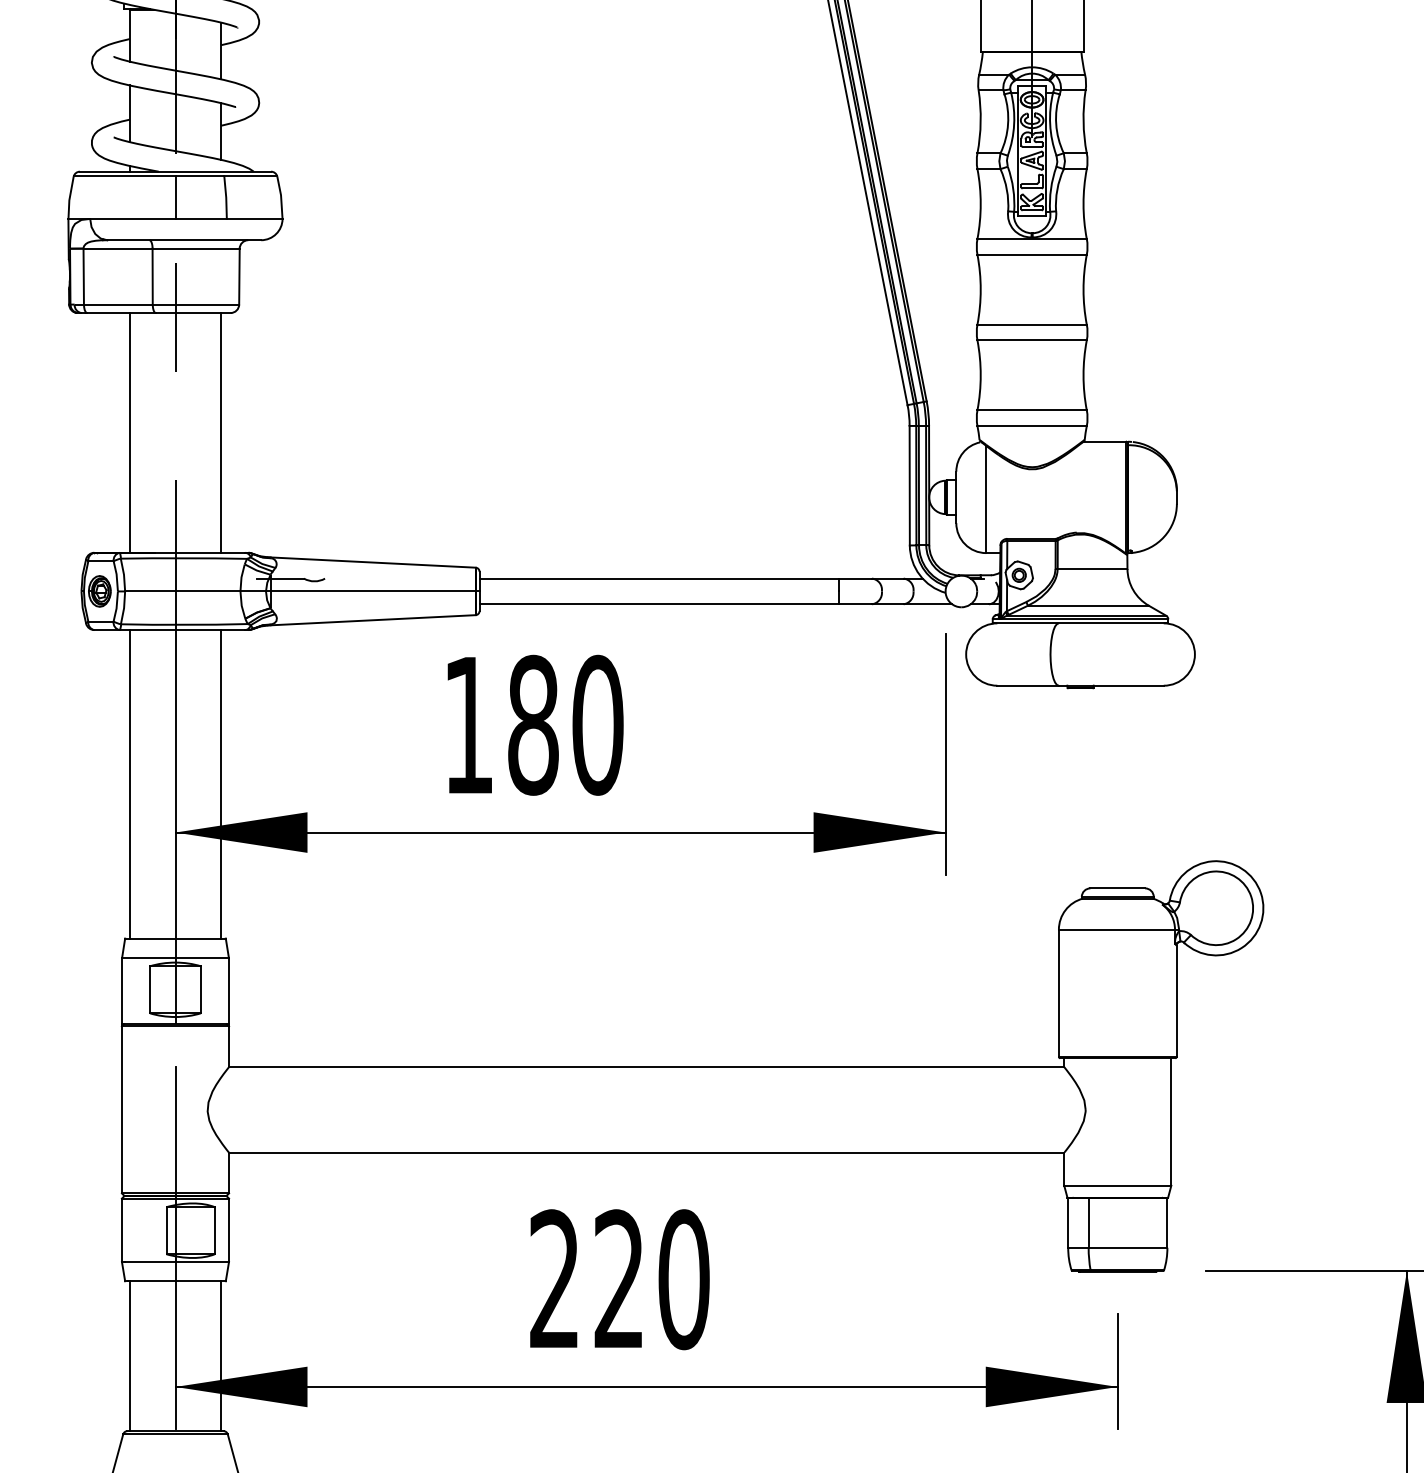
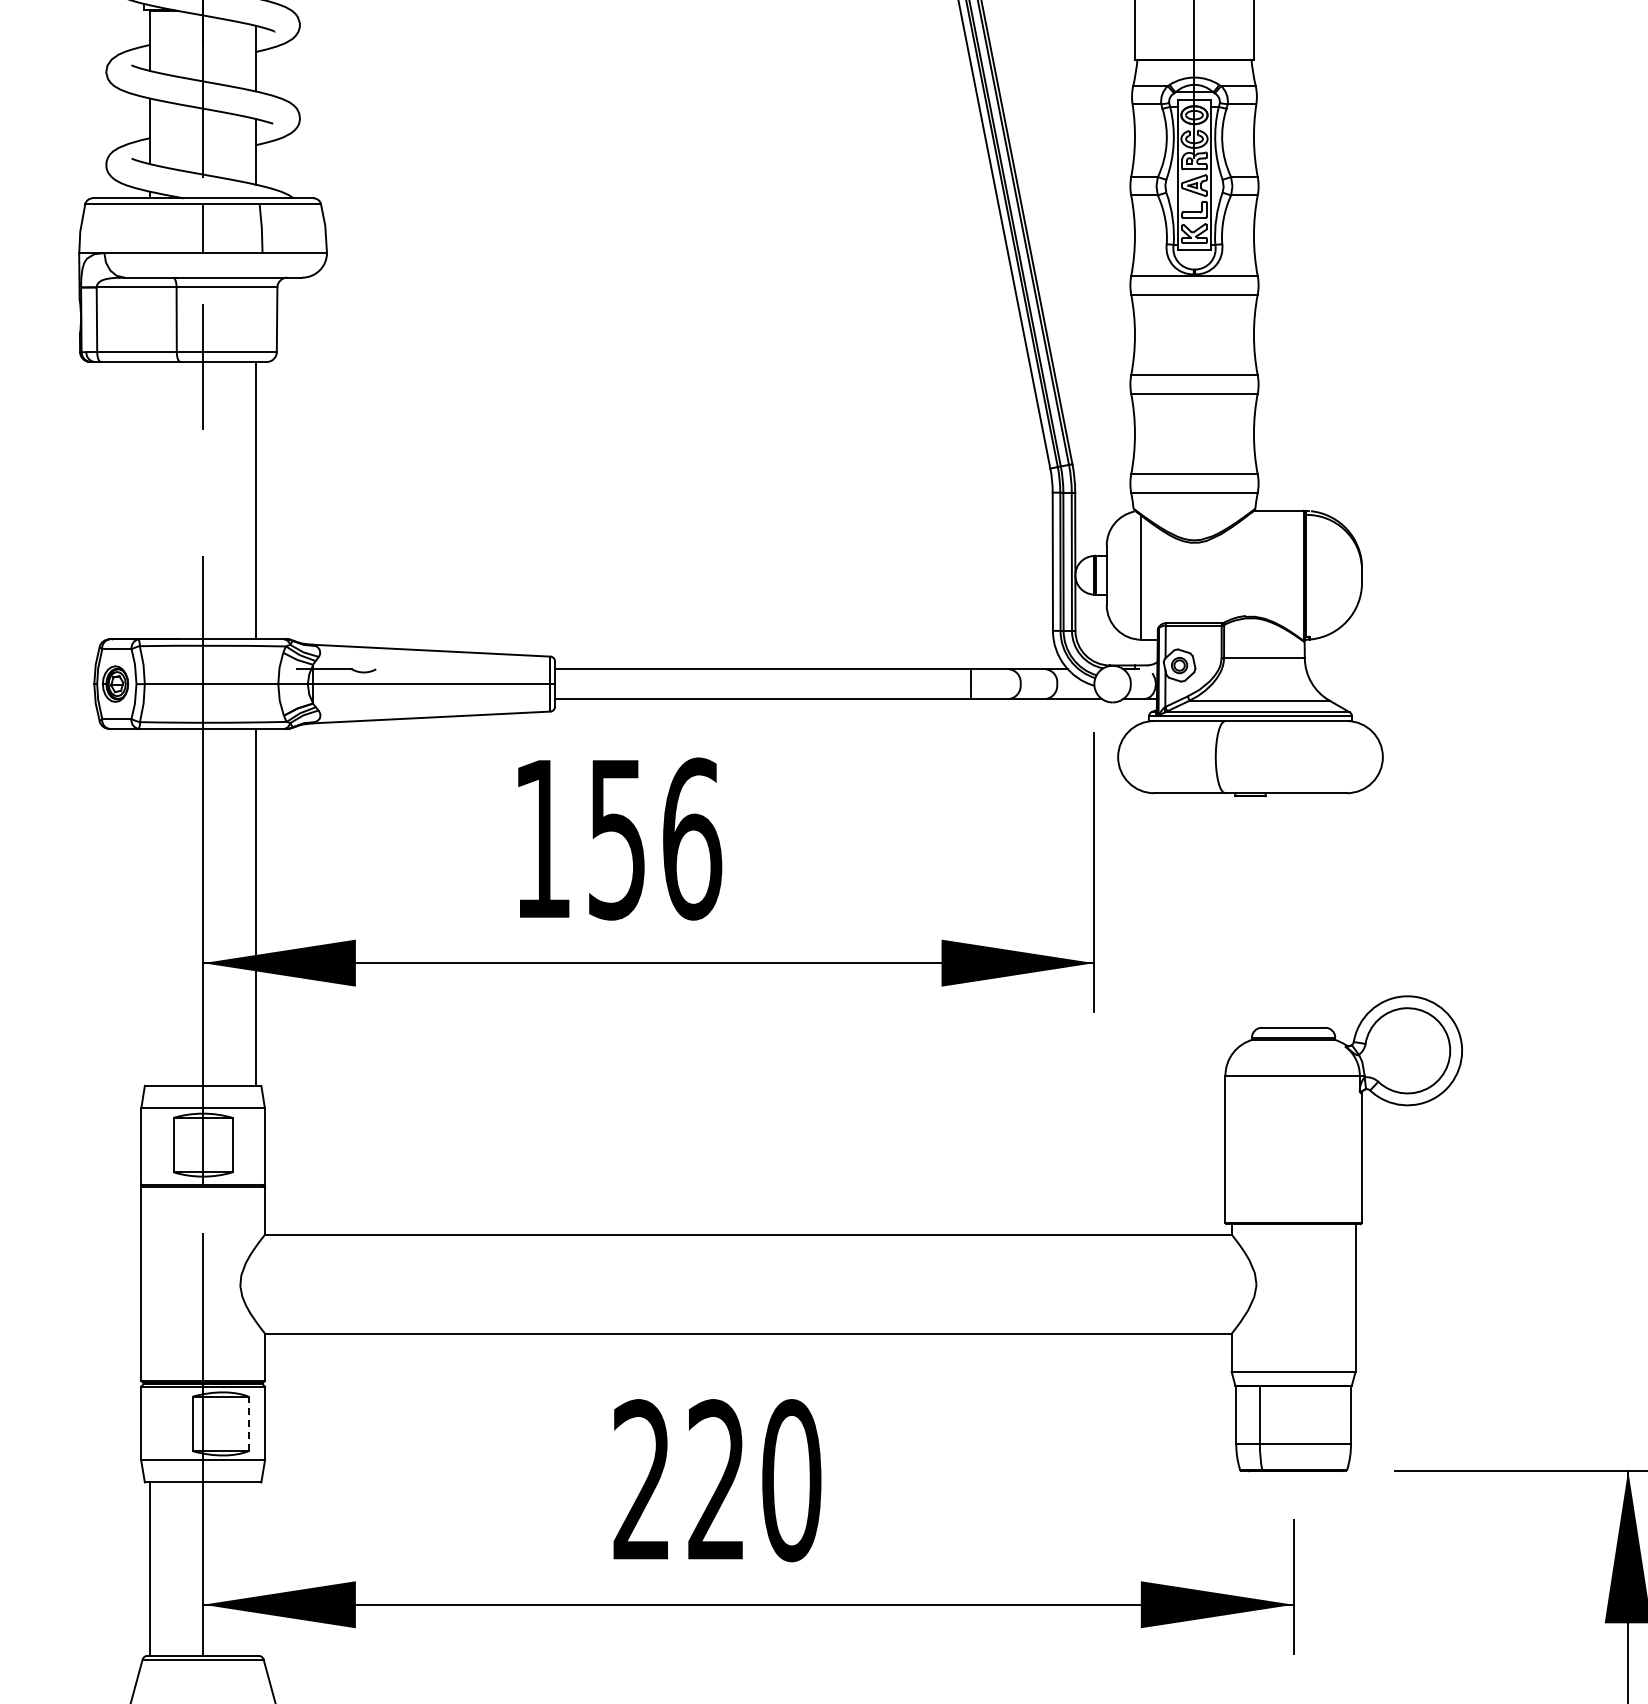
line: (130, 432) -> (150, 500), removed
text: (566, 724) -> (655, 838), 180 -> 156
line: (130, 783) -> (150, 906), removed
line: (214, 1230) -> (248, 1423), solid -> dashed
line: (220, 1355) -> (255, 1568), removed

